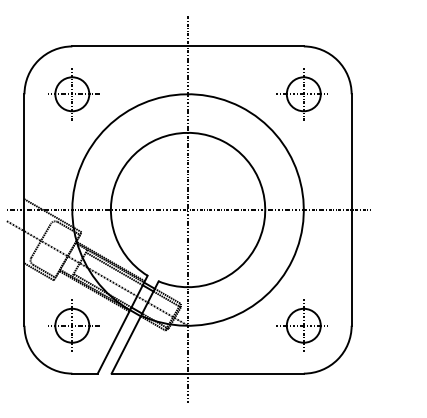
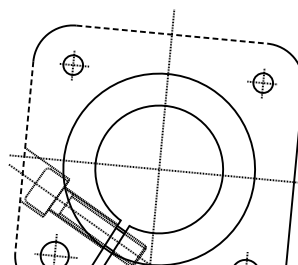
line: (188, 46) -> (172, 34), solid -> dashed
part: (73, 94) -> (73, 65), size x0.7
part: (301, 94) -> (261, 83), size x0.7
line: (24, 210) -> (24, 157), solid -> dashed

